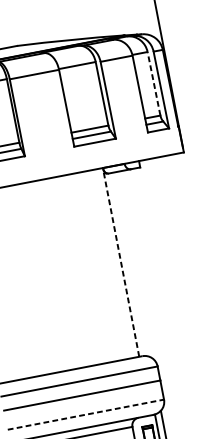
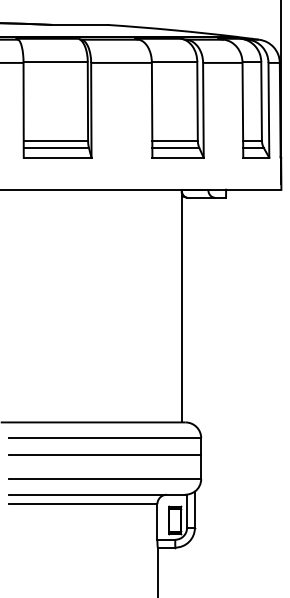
line: (153, 83) -> (261, 100), dashed -> solid
line: (120, 261) -> (181, 305), dashed -> solid
line: (86, 414) -> (105, 479), dashed -> solid

